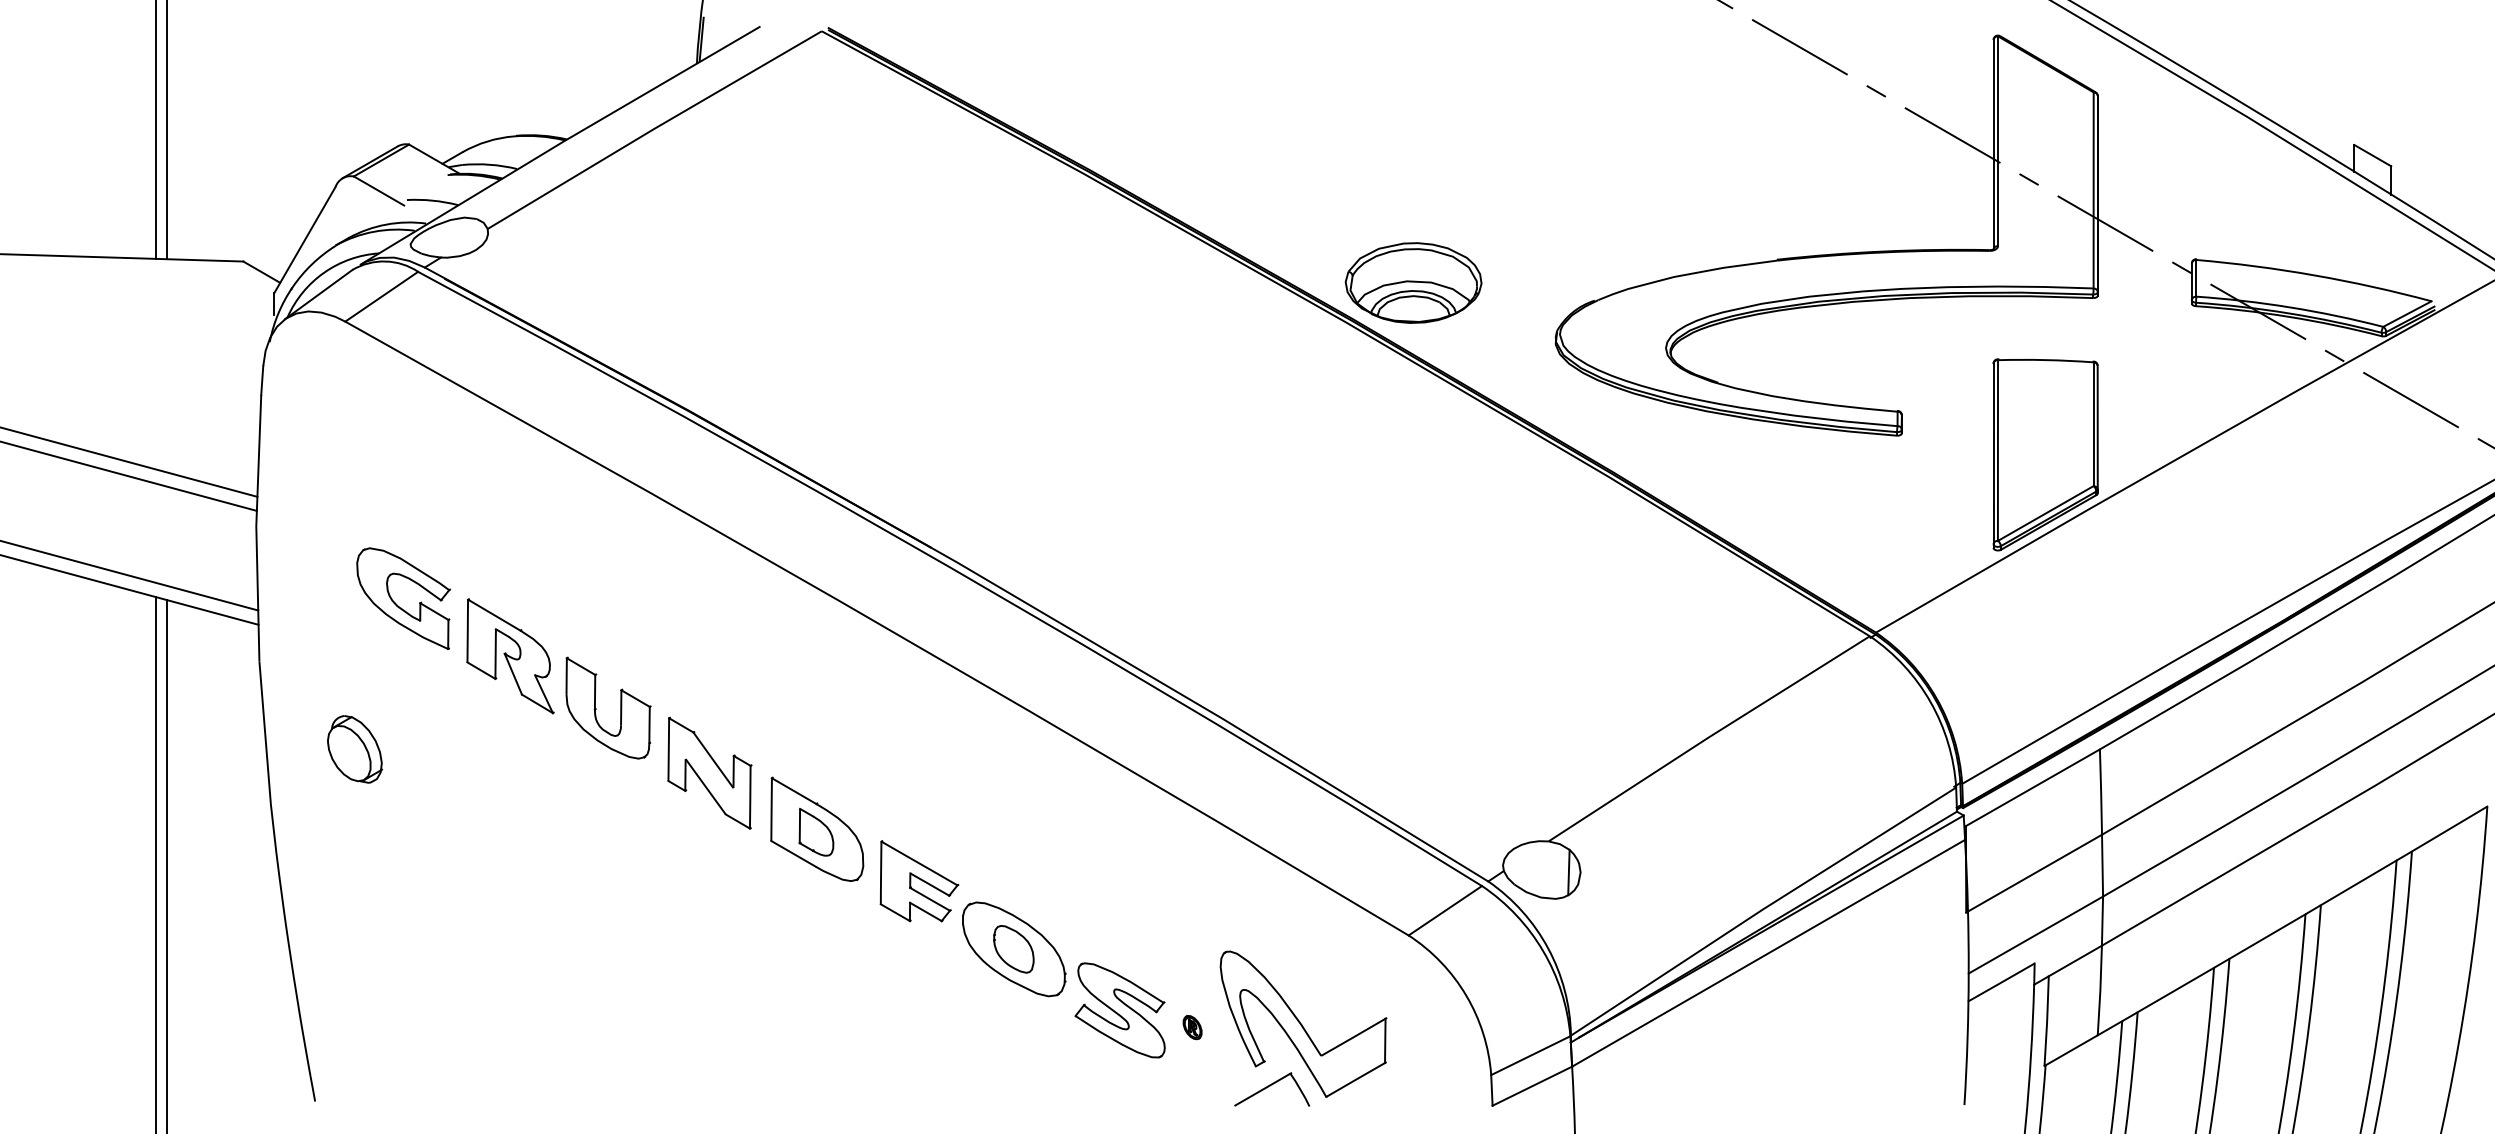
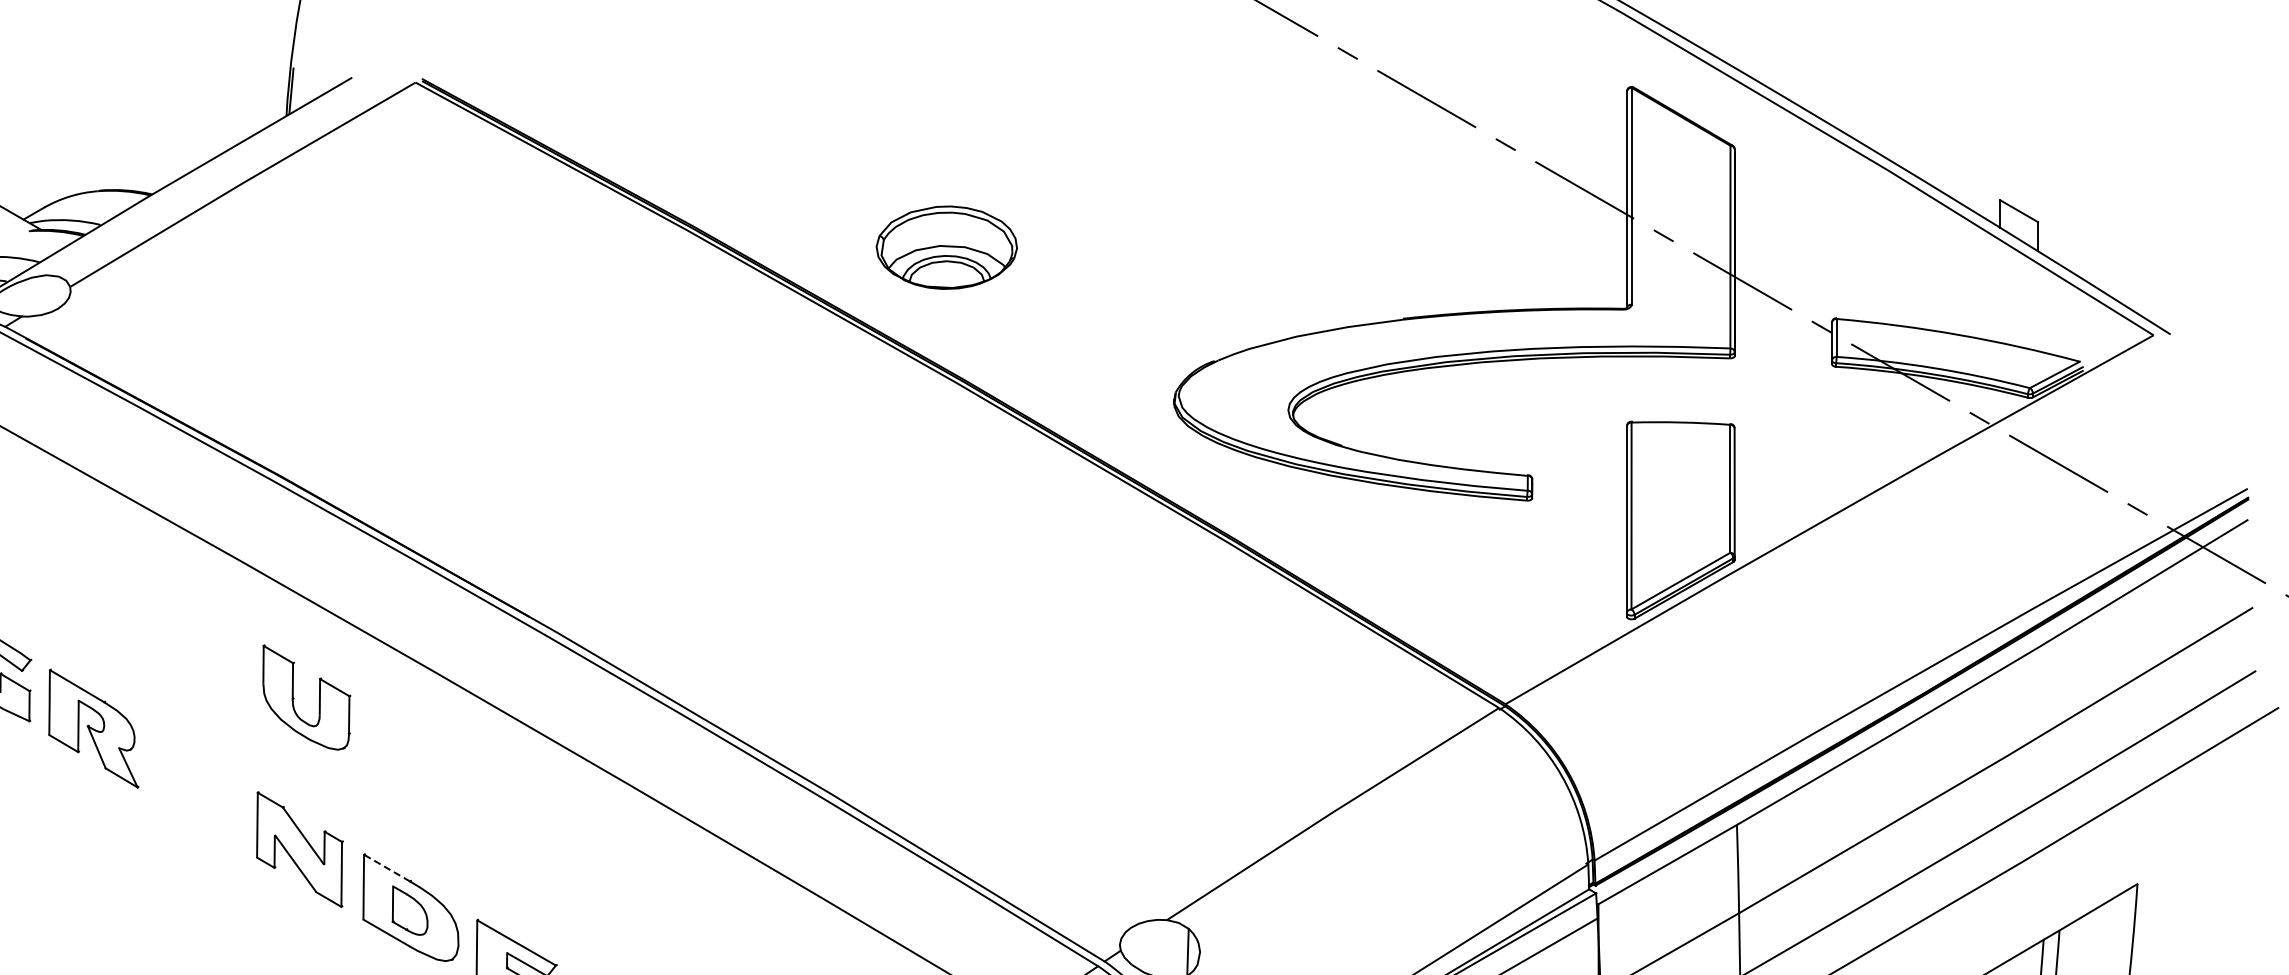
part: (1413, 282) -> (946, 247), moved
part: (620, 707) -> (319, 696), moved
line: (794, 791) -> (387, 868), solid -> dashed

